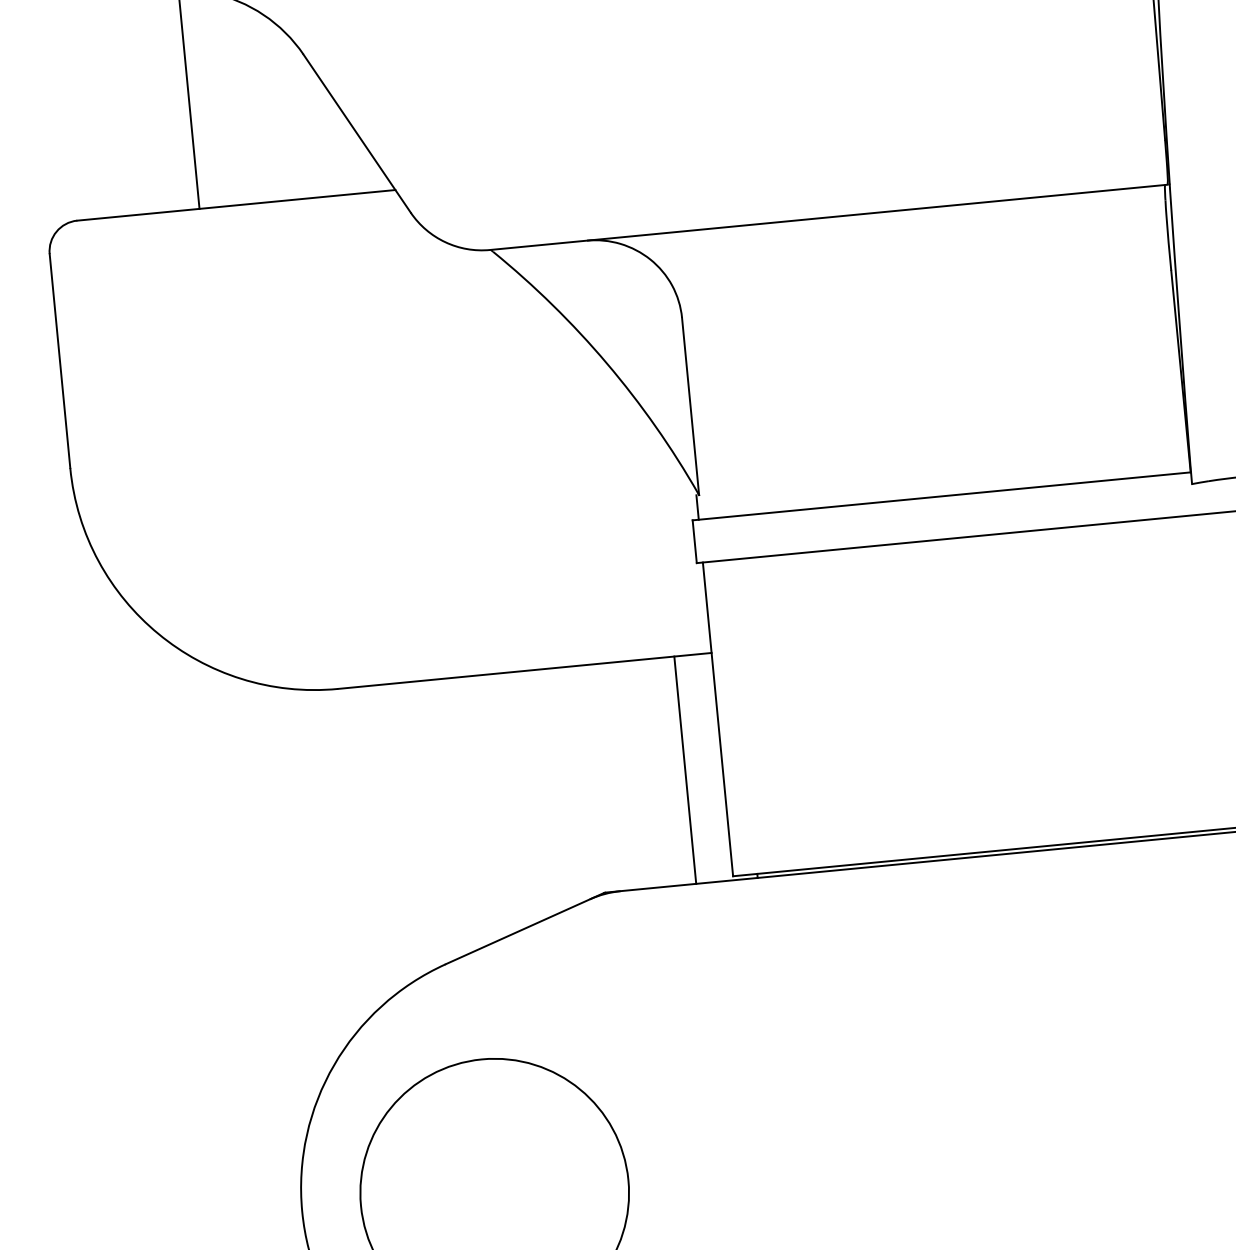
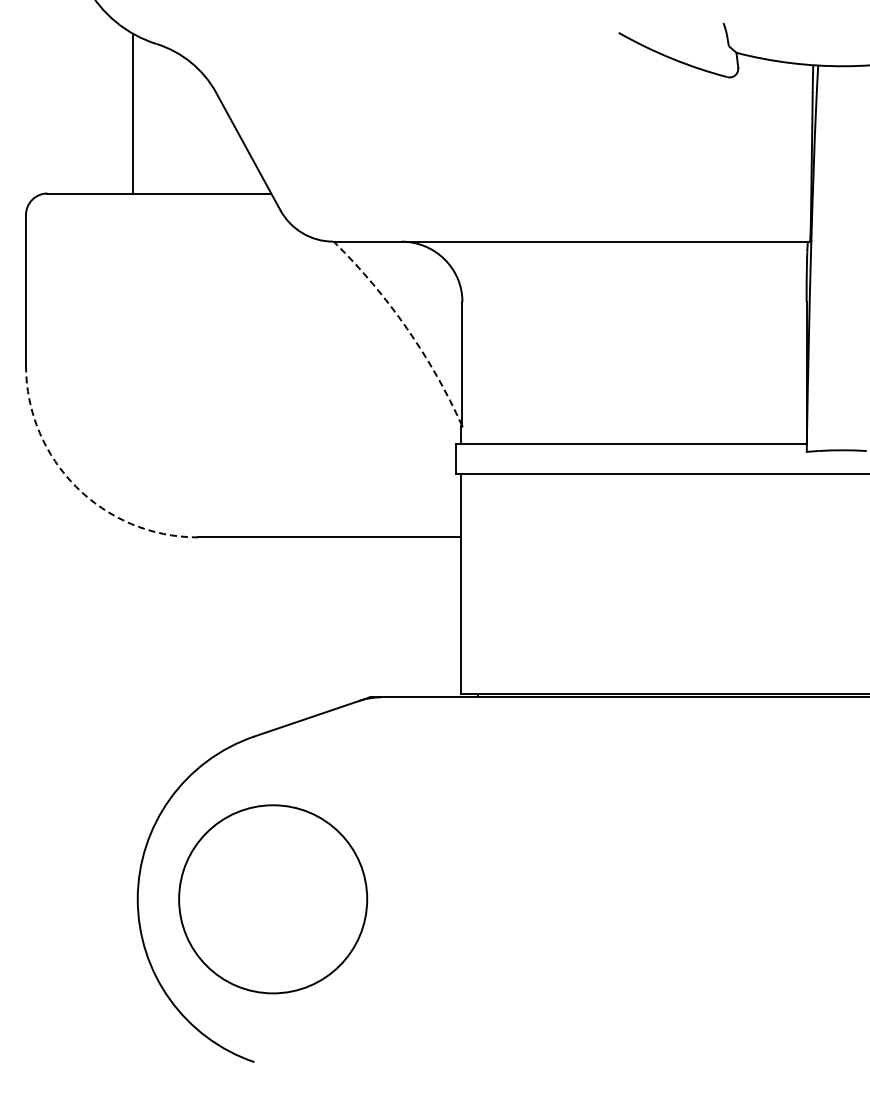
arc: (607, 363) -> (407, 328), solid -> dashed
arc: (158, 634) -> (76, 487), solid -> dashed
line: (685, 770) -> (434, 617), removed

